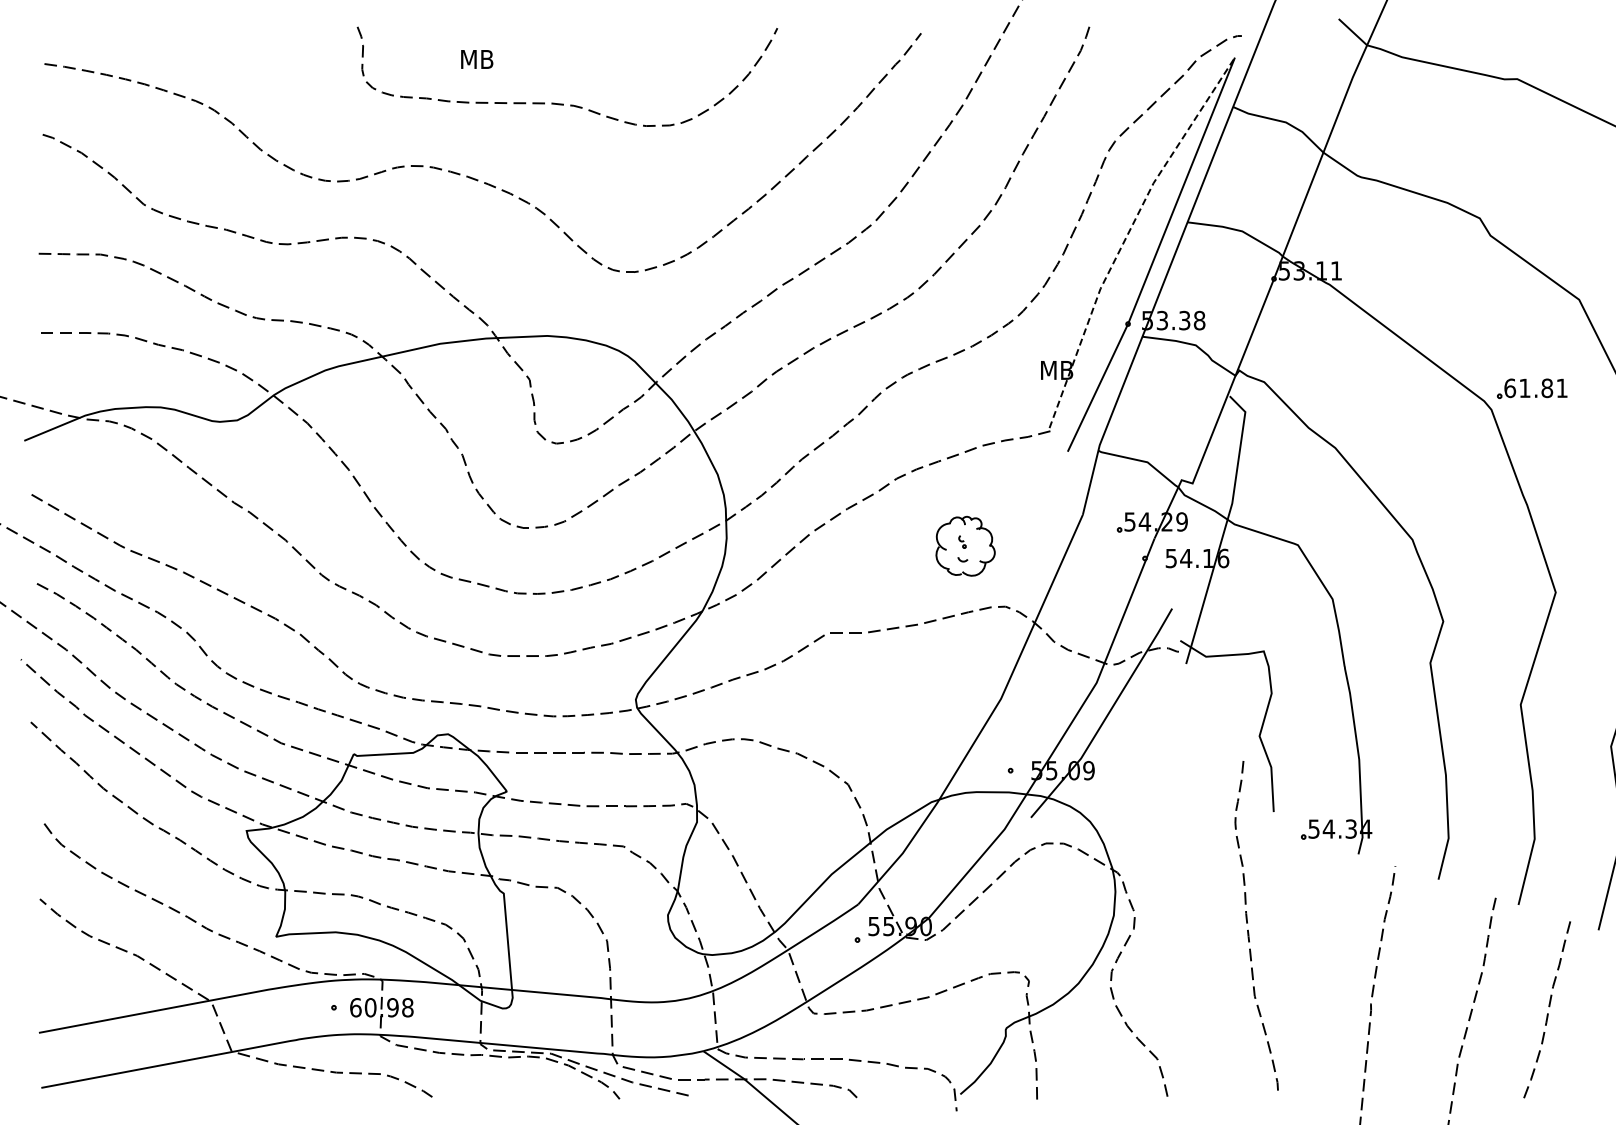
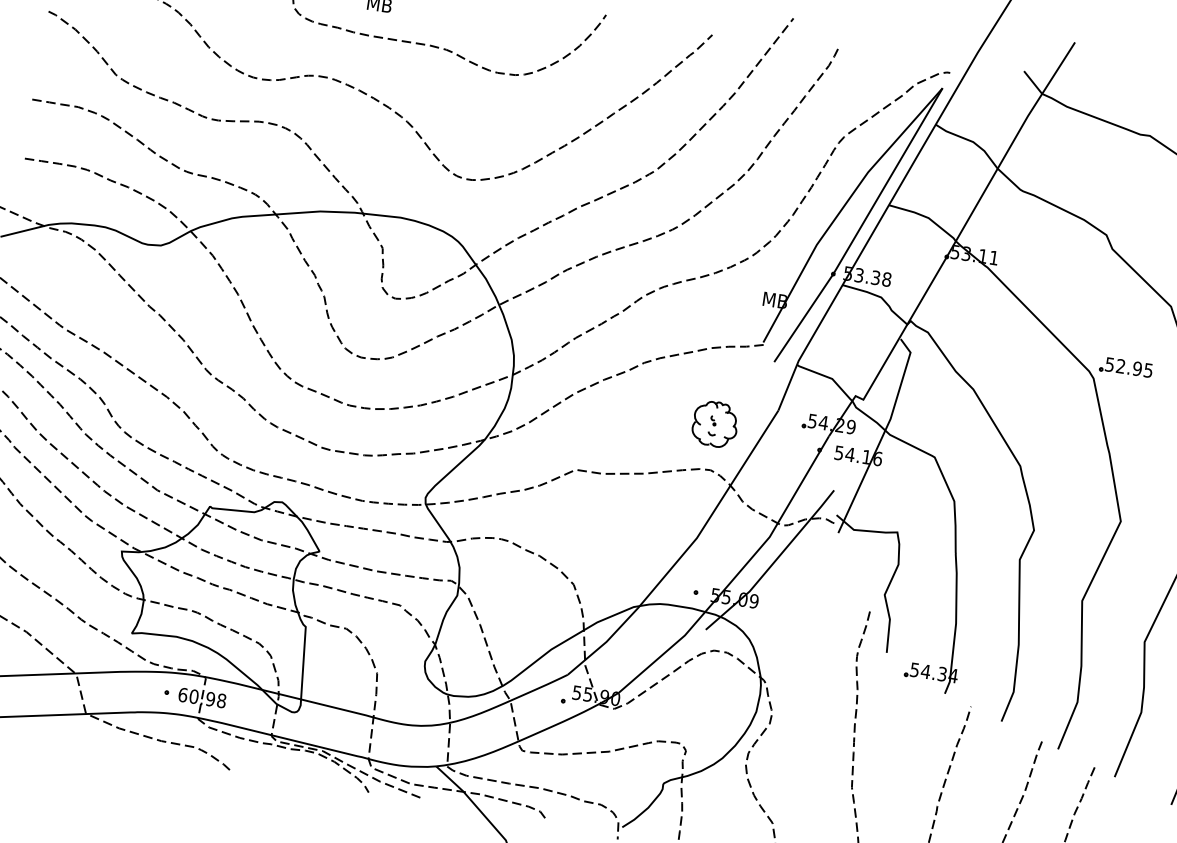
line: (1127, 235) -> (842, 208), dashed -> solid
text: (1535, 388) -> (1128, 367), 61.81 -> 52.95
part: (965, 546) -> (715, 424), moved

